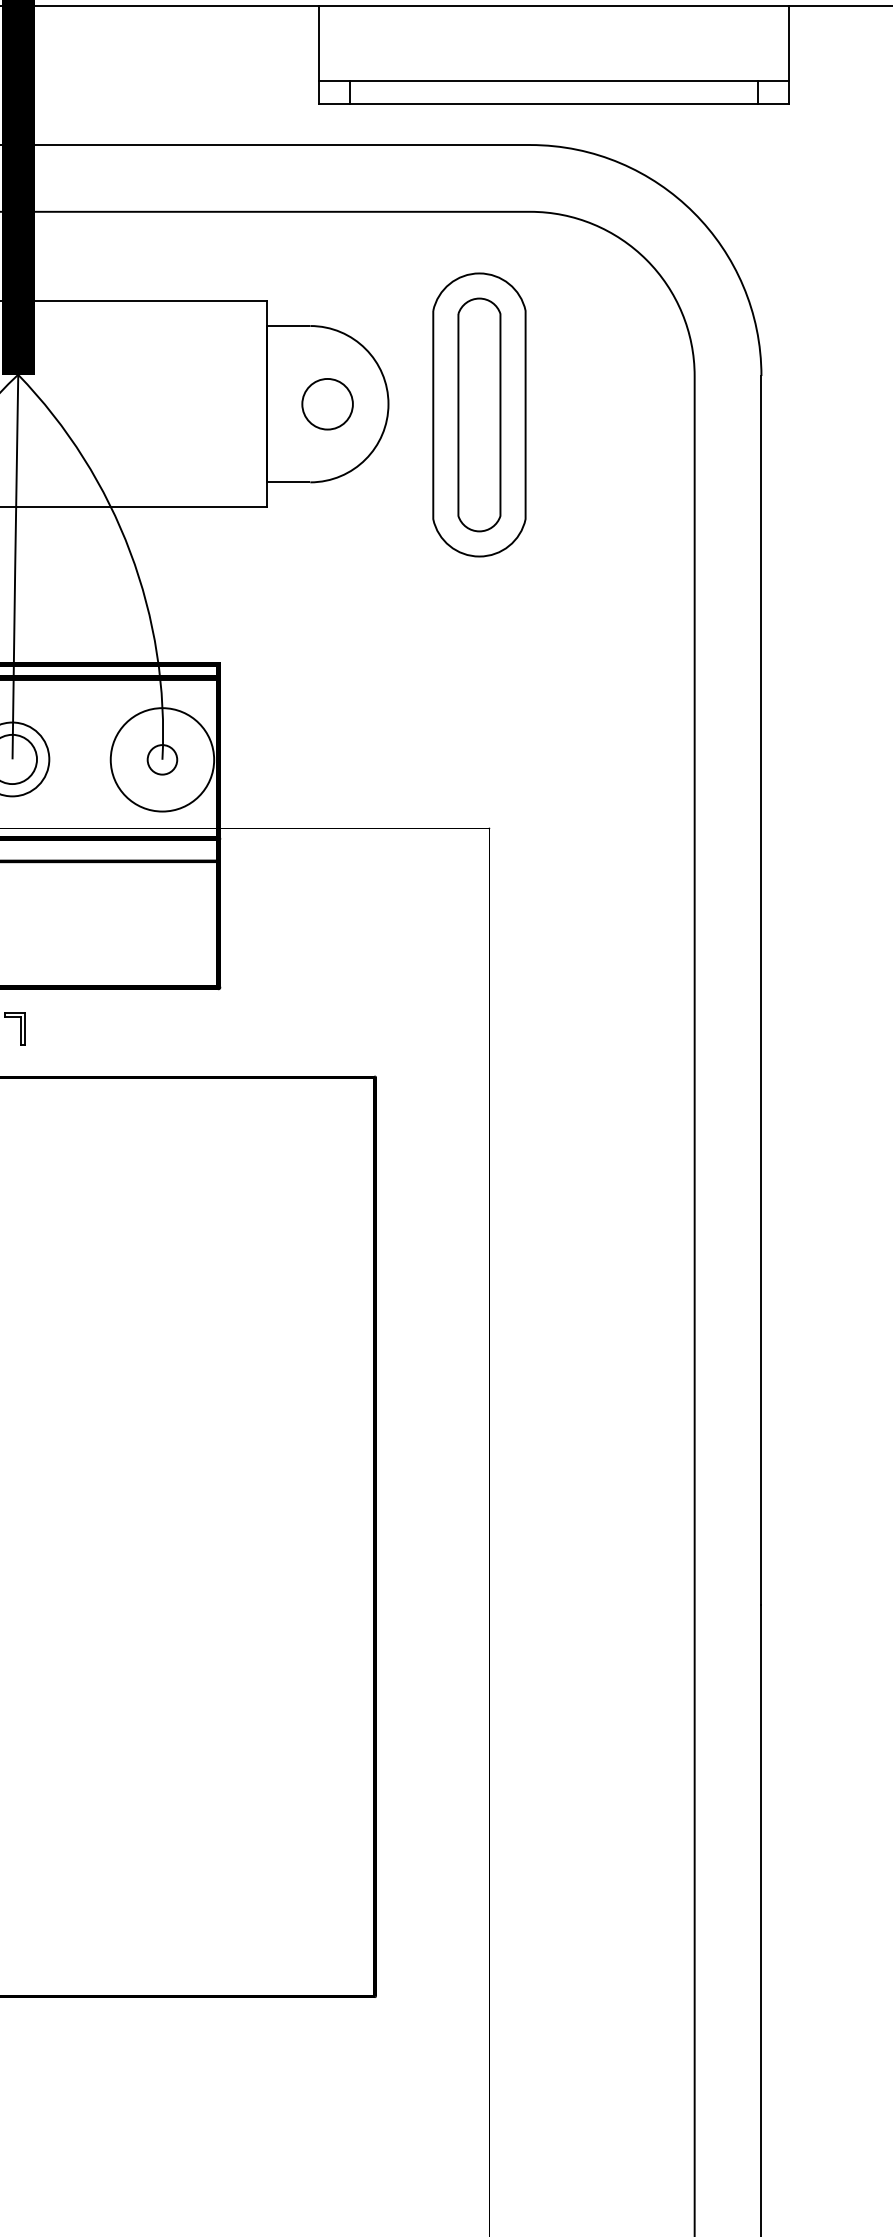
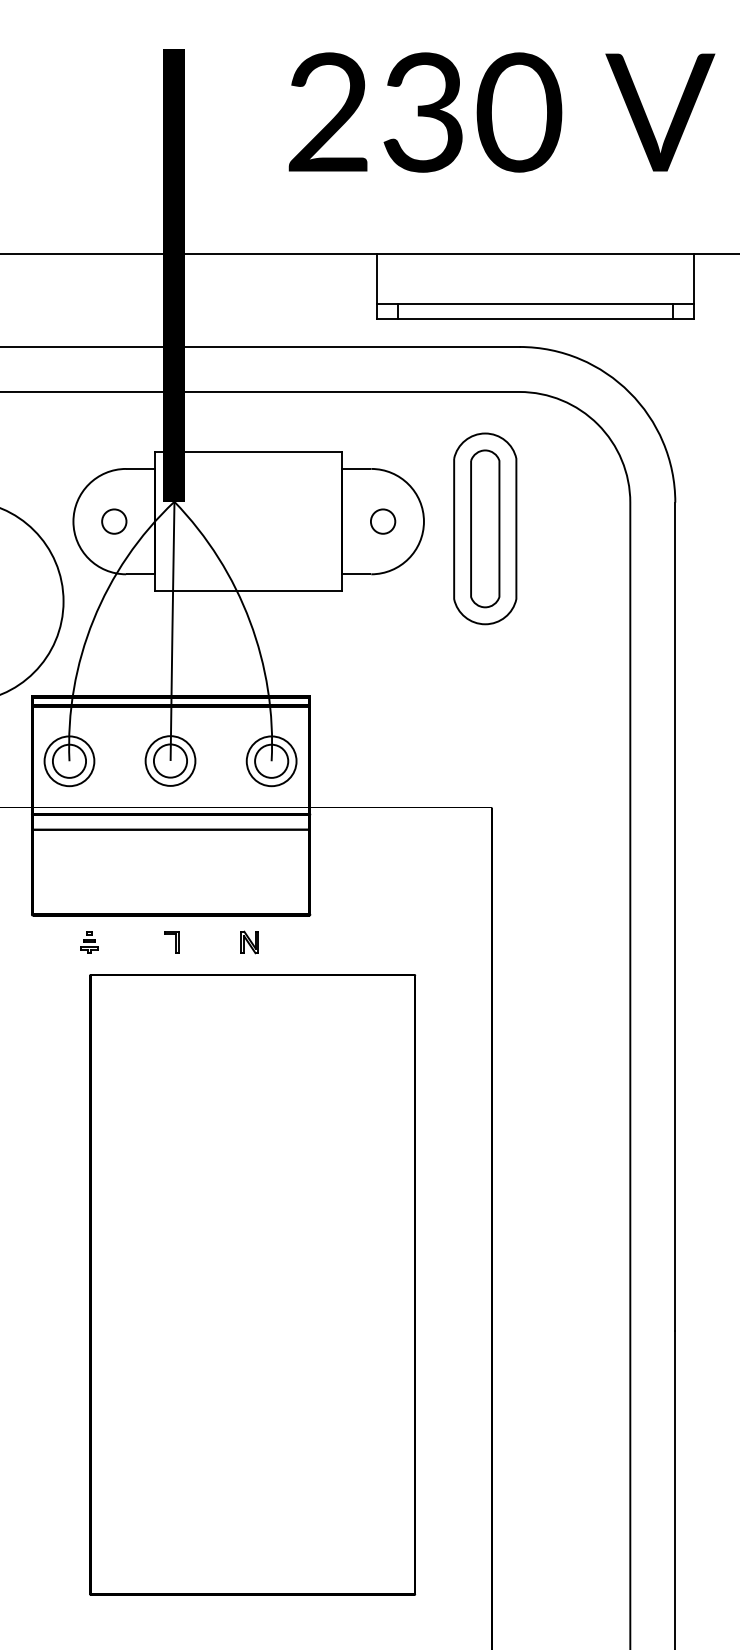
circle: (328, 404) -> (383, 521), size x0.71
circle: (162, 758) -> (271, 760), size x1.67
circle: (162, 760) -> (271, 761), size x0.71
part: (129, 1028) -> (249, 942), added

